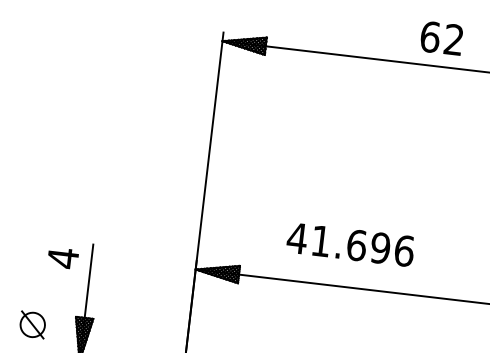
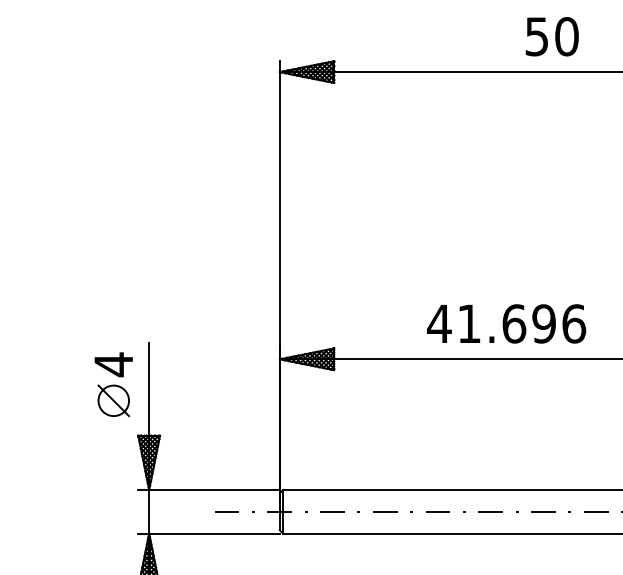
text: (441, 38) -> (551, 36), 62 -> 50
text: (350, 244) -> (506, 323), moved
part: (32, 324) -> (113, 400), moved

